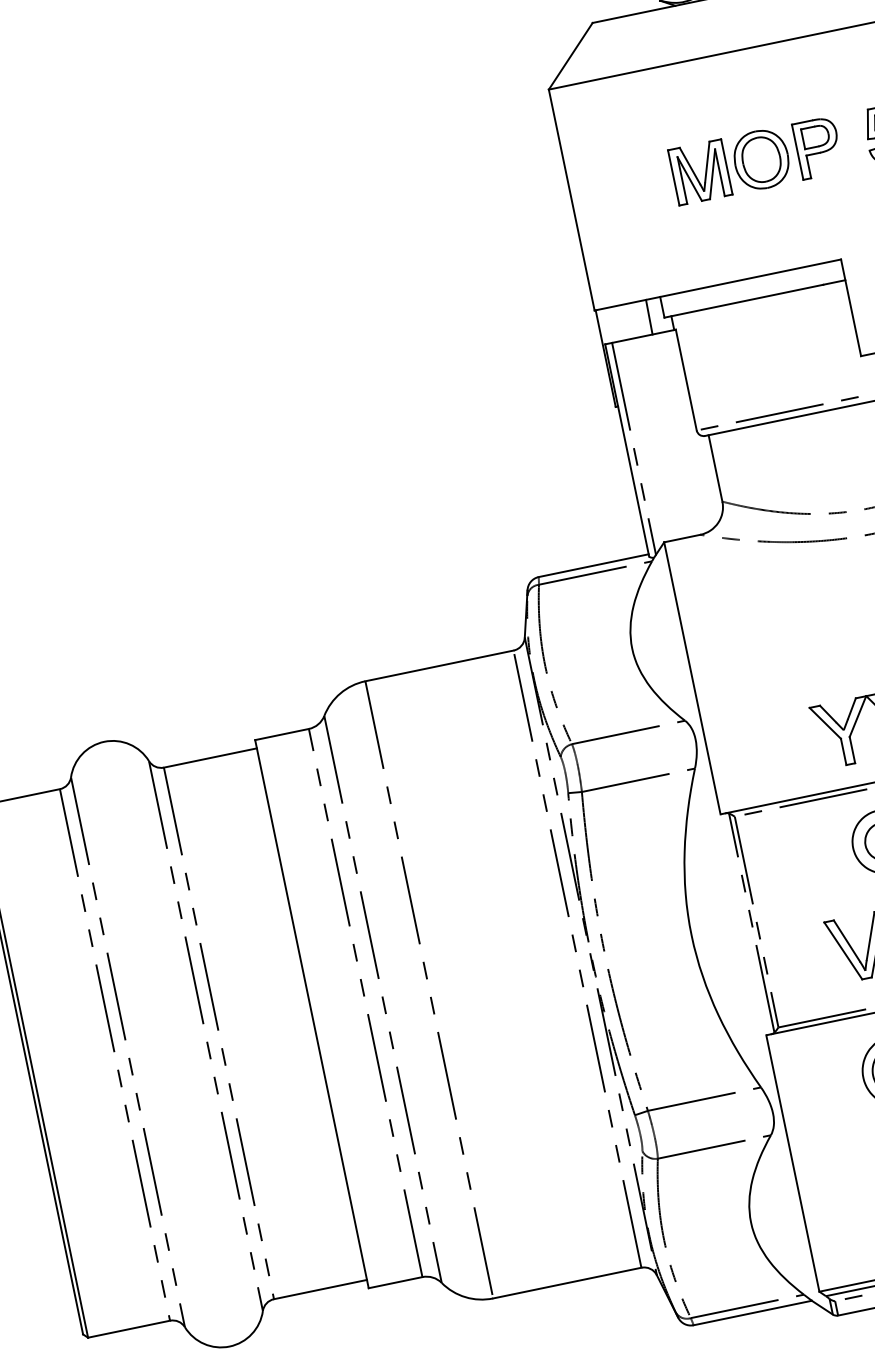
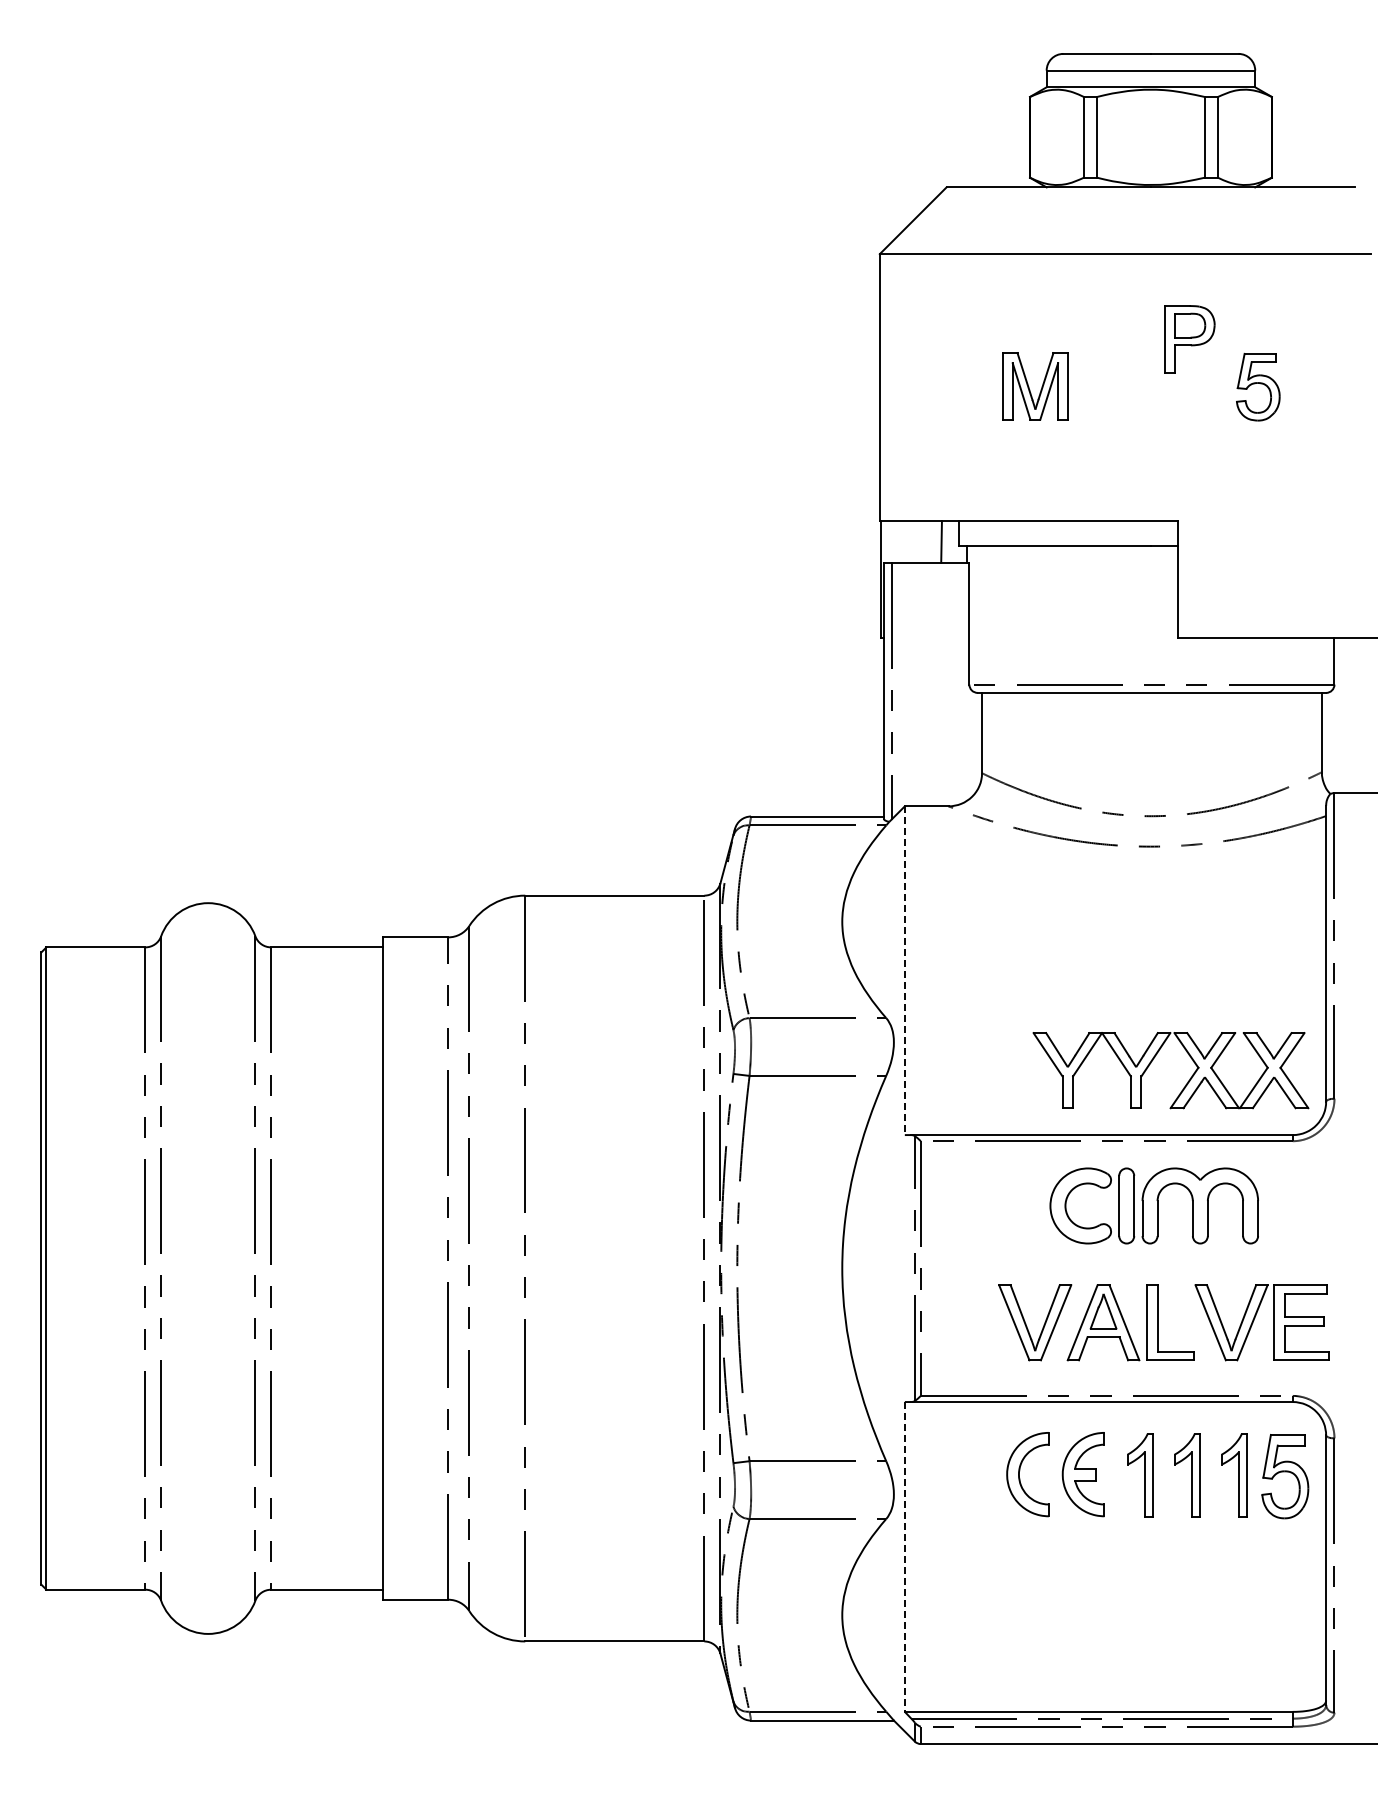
part: (817, 148) -> (1189, 339), moved
part: (760, 159) -> (1108, 386), removed
line: (692, 679) -> (904, 971), solid -> dashed
line: (792, 1163) -> (904, 1556), solid -> dashed

